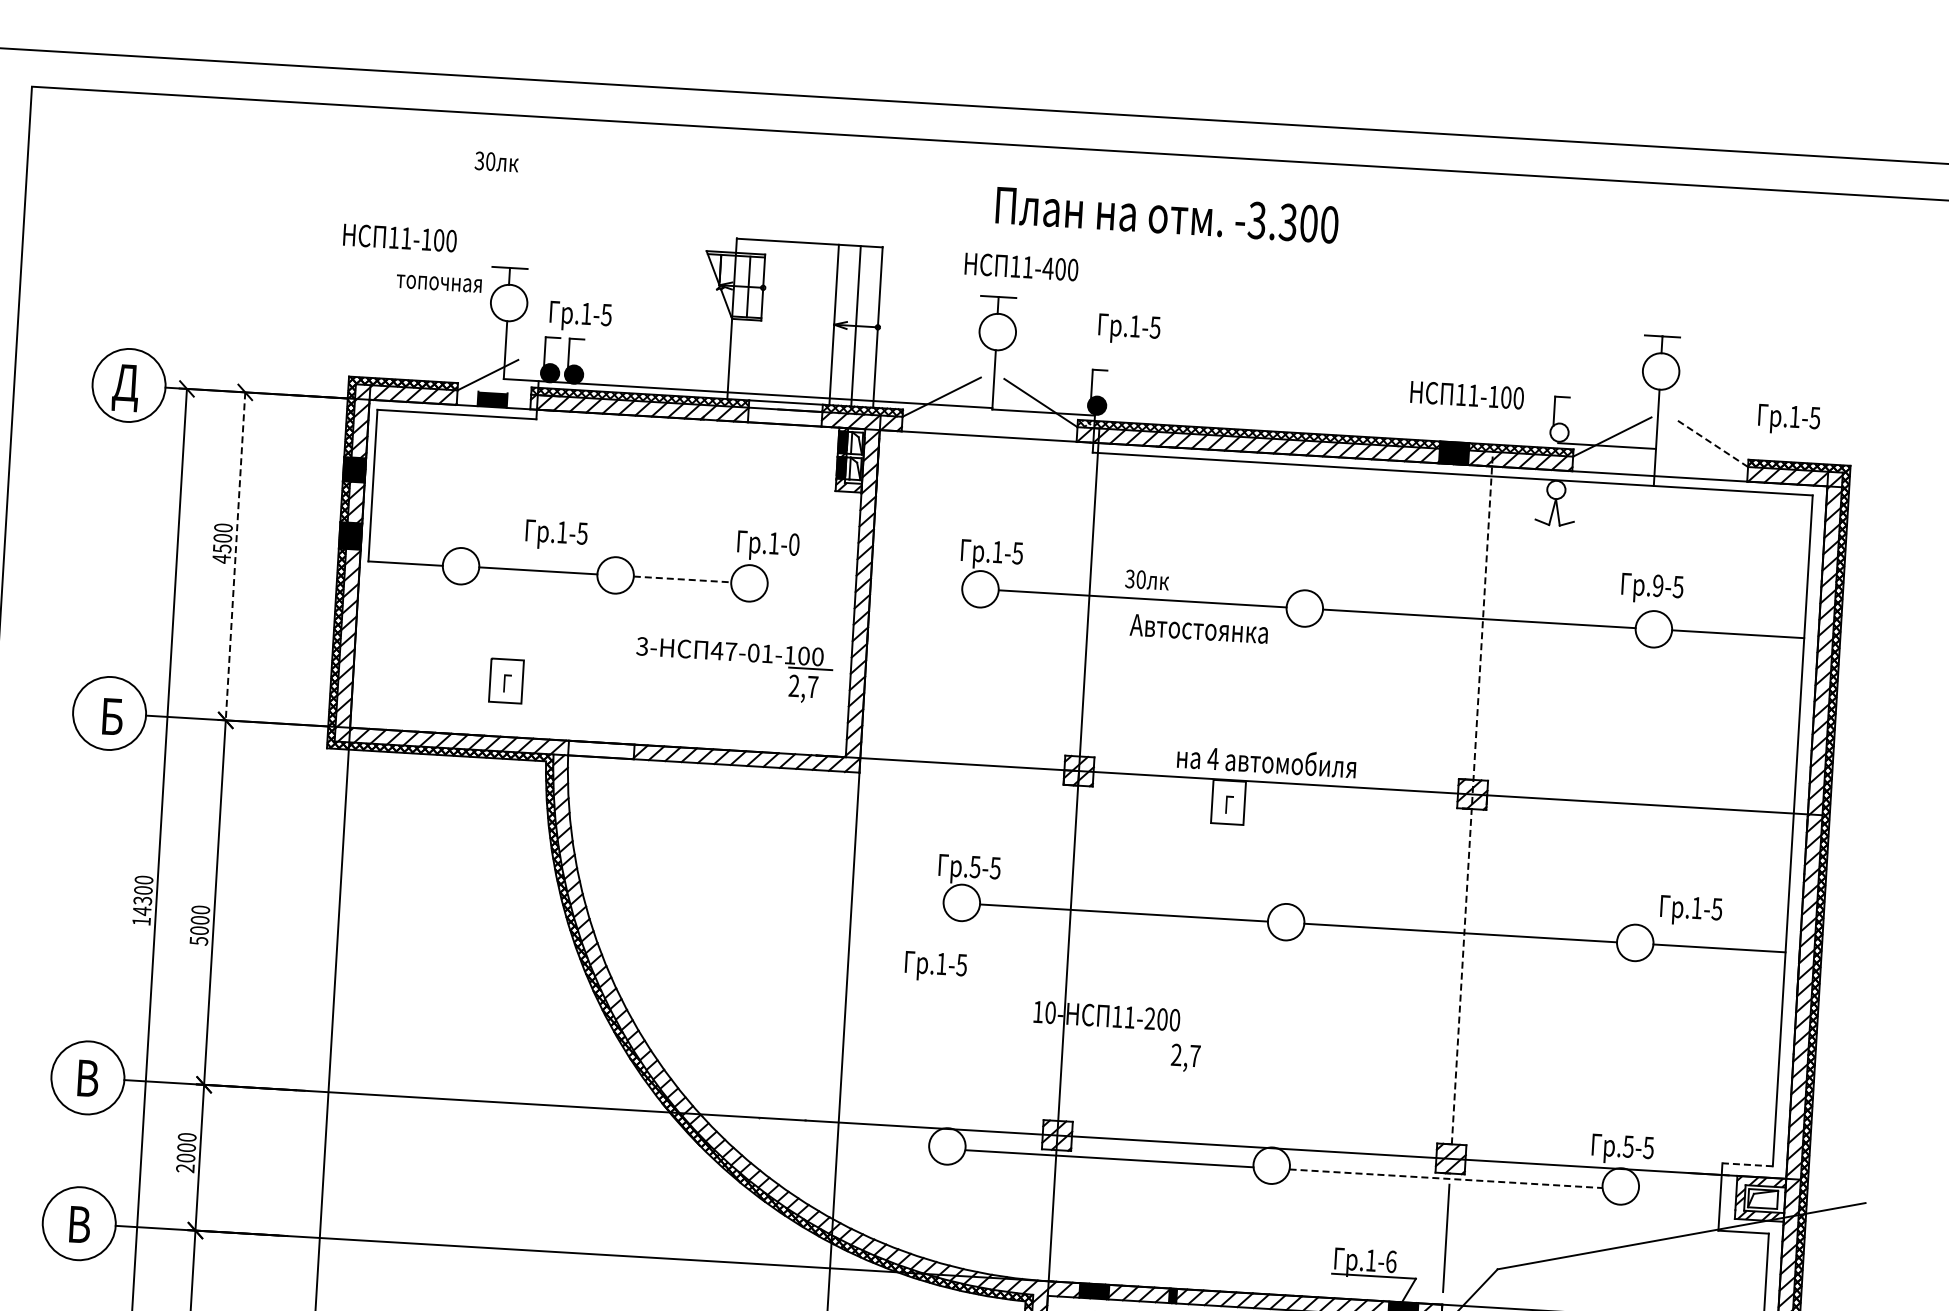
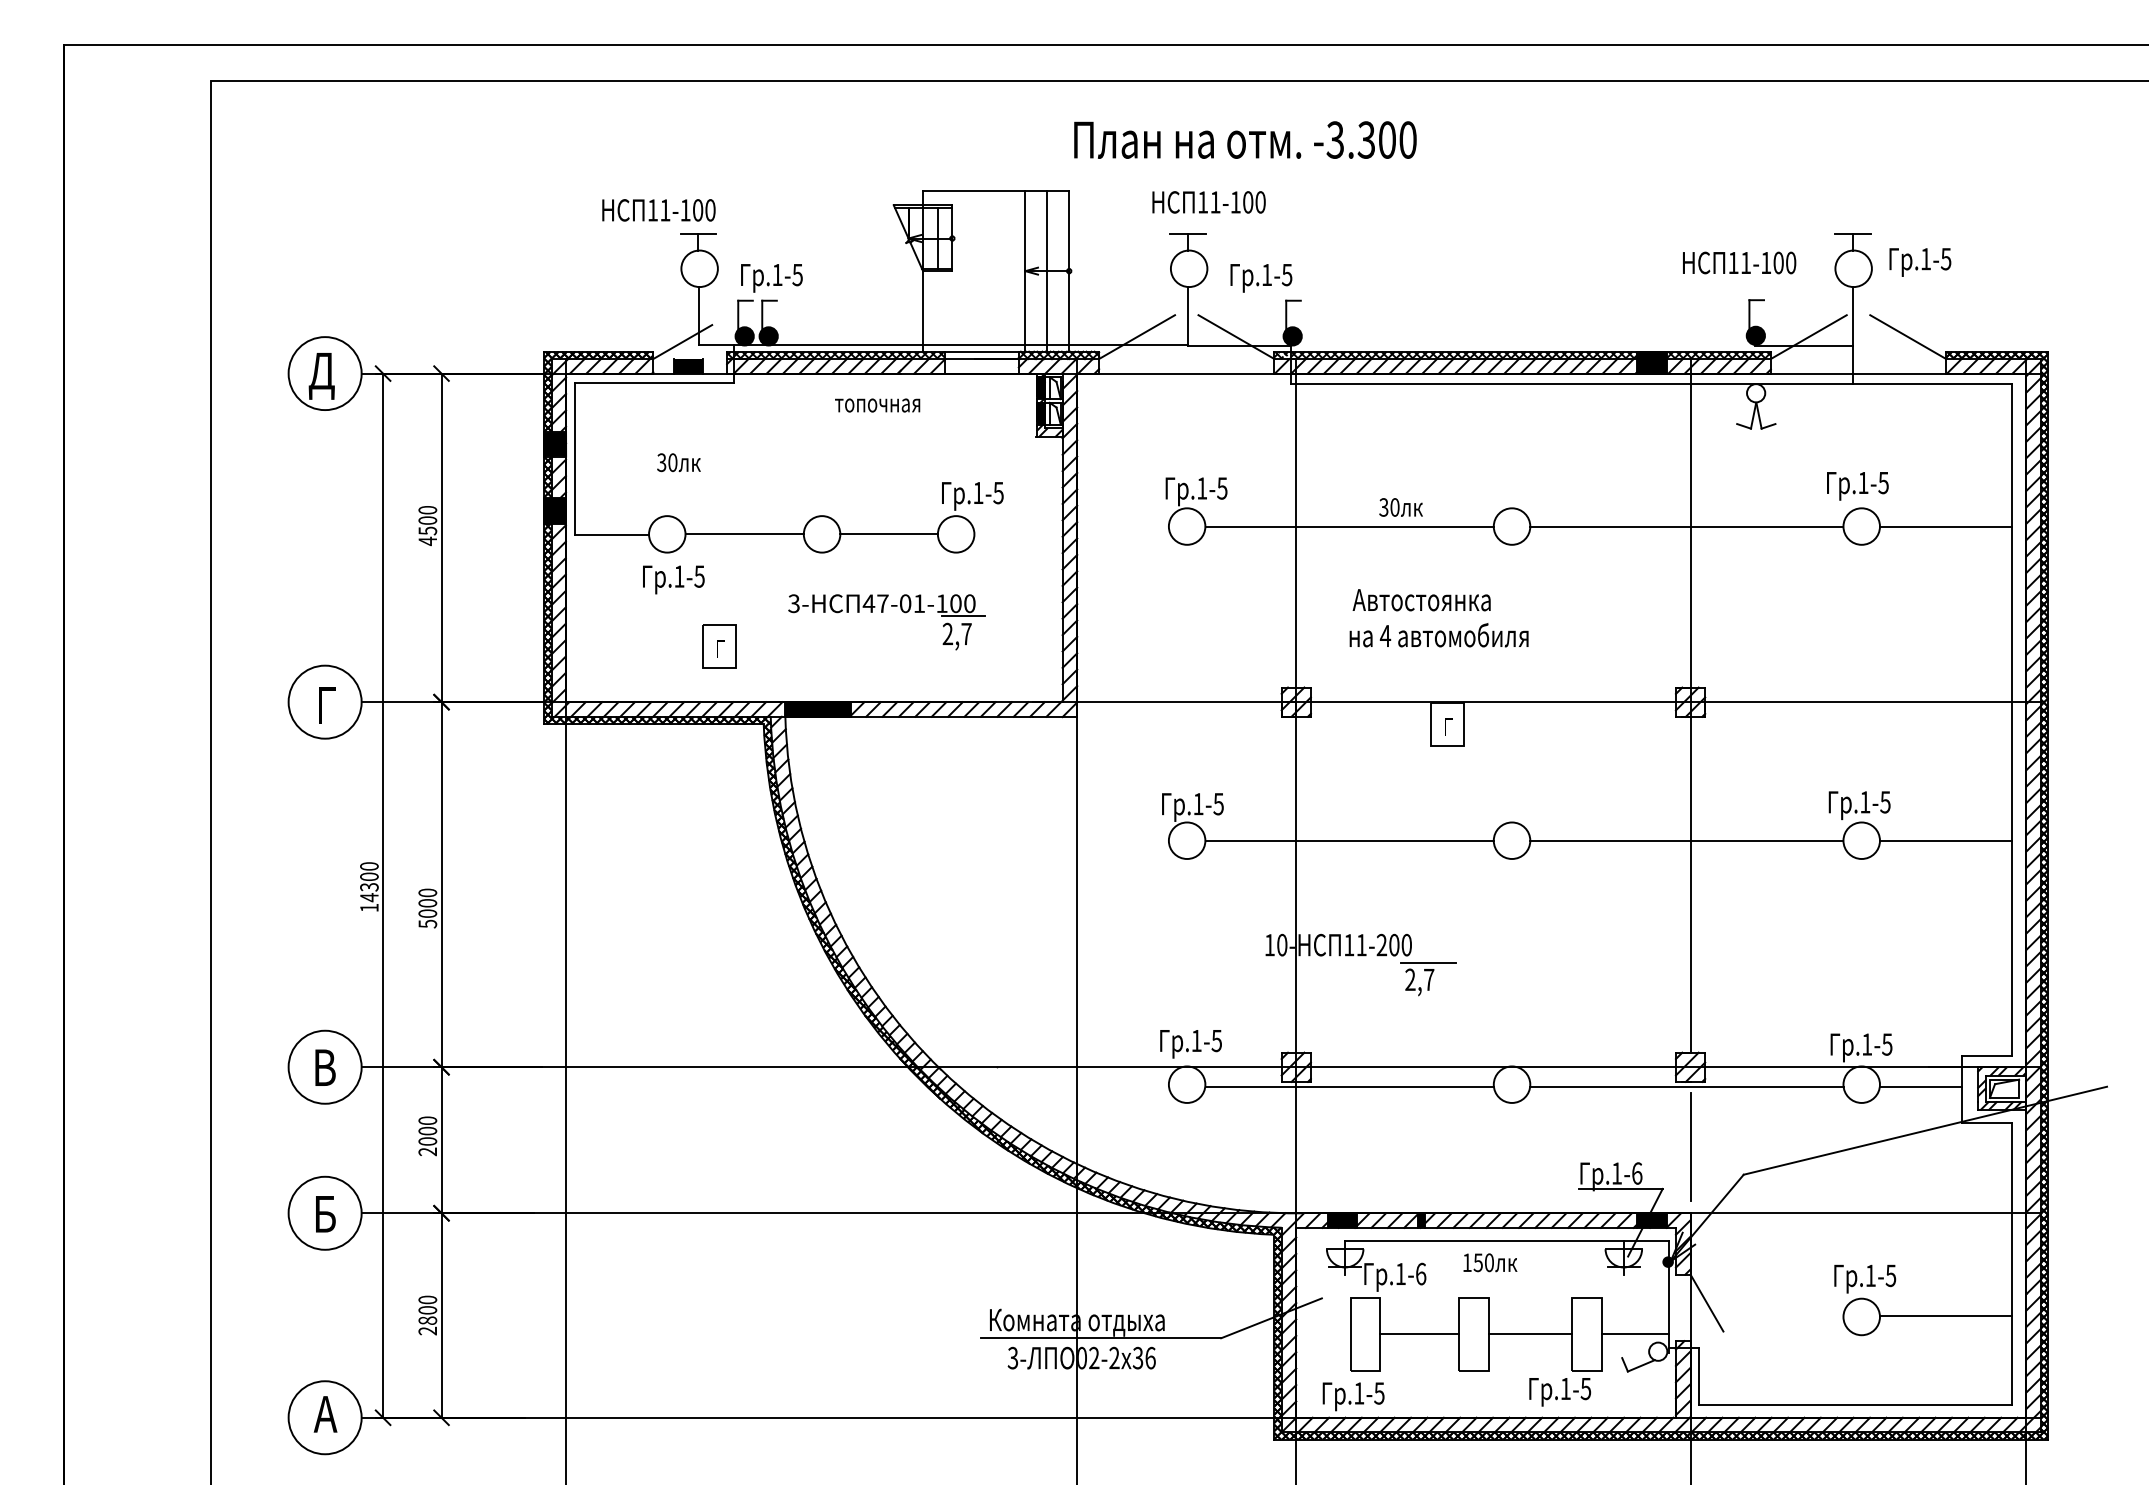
text: (496, 161) -> (678, 462), moved
text: (1167, 214) -> (1245, 139), moved
text: (399, 238) -> (658, 210), moved
text: (1047, 268) -> (1235, 202), 11-400 -> 11-100
text: (439, 283) -> (877, 405), moved
text: (1129, 329) -> (1261, 278), moved
text: (1467, 394) -> (1739, 262), moved
text: (1789, 419) -> (1920, 262), moved
fill: (1559, 432) -> (1755, 335), added
line: (1711, 443) -> (1908, 337), dashed -> solid
text: (556, 534) -> (673, 579), moved
text: (794, 544) -> (998, 492), .1-0 -> .1-5
line: (235, 556) -> (441, 538), dashed -> solid
line: (682, 579) -> (889, 534), dashed -> solid
text: (1146, 580) -> (1400, 507), moved
text: (1658, 585) -> (1863, 482), .9-5 -> .1-5
text: (1198, 629) -> (1421, 600), moved
part: (731, 660) -> (883, 612), moved
text: (112, 716) -> (328, 705), Б -> Г
fill: (601, 750) -> (818, 709), added
text: (1266, 761) -> (1438, 635), moved
line: (1472, 797) -> (1690, 705), dashed -> solid
text: (975, 867) -> (1198, 804), .5-5 -> .1-5
text: (1691, 910) -> (1859, 805), moved
text: (935, 967) -> (1190, 1044), moved
line: (1195, 1038) -> (1428, 962), added
text: (1627, 1146) -> (1866, 1044), .5-5 -> .1-5
line: (1747, 1164) -> (1986, 1055), dashed -> solid
line: (1445, 1178) -> (1686, 1087), dashed -> solid
line: (1679, 1192) -> (1920, 1087), added
text: (81, 1224) -> (327, 1213), В -> Б

